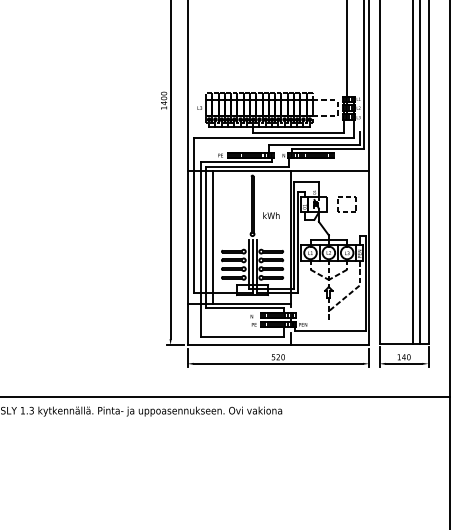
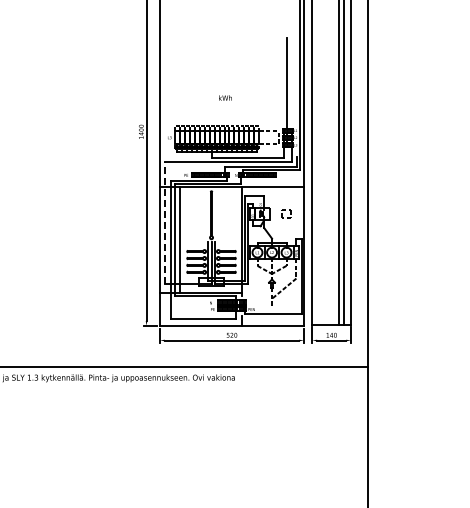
part: (347, 203) -> (286, 213), size x0.6
line: (194, 214) -> (165, 222), solid -> dashed
text: (271, 214) -> (225, 97), moved

